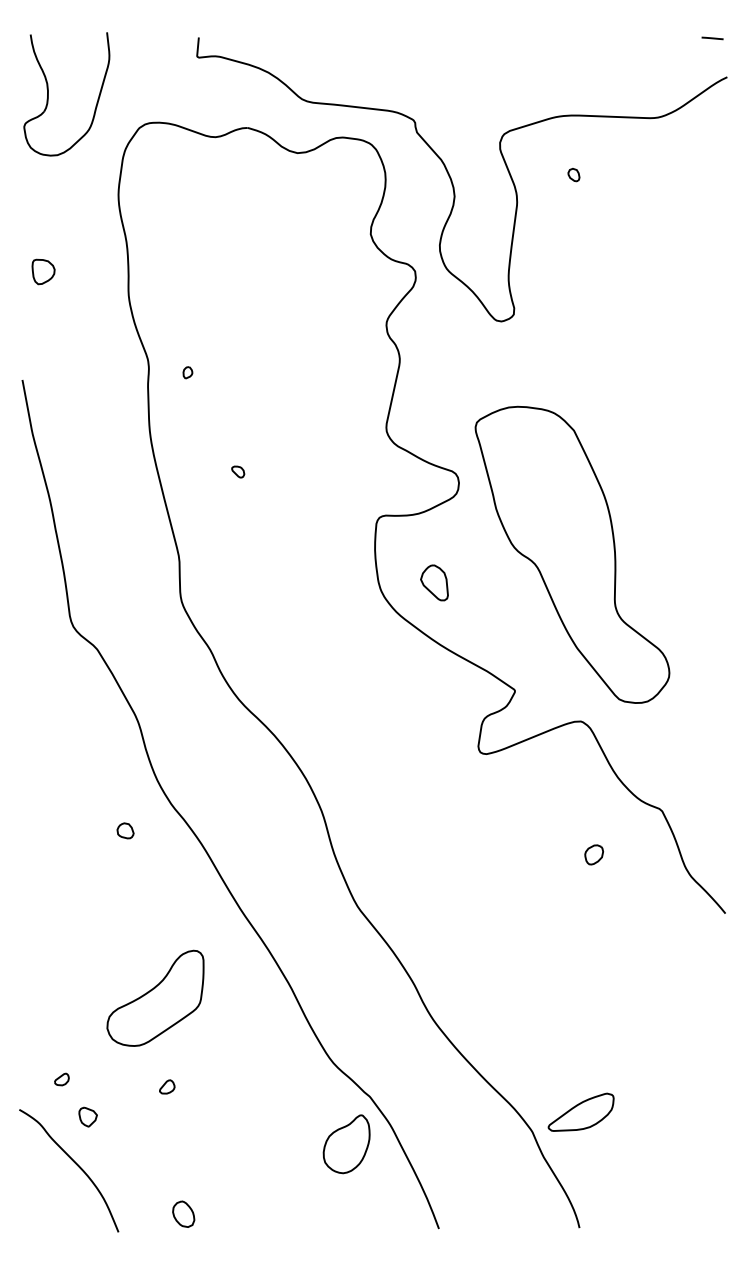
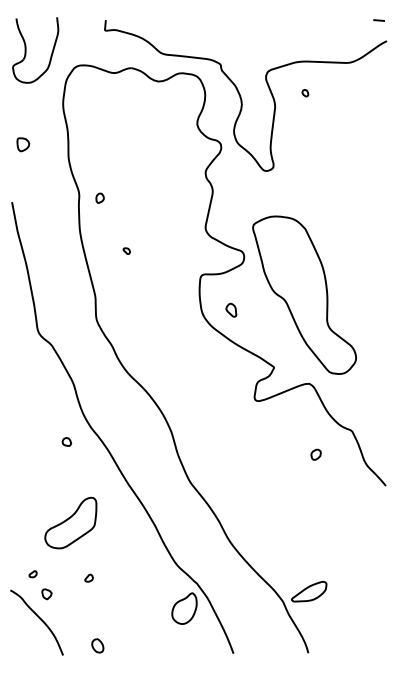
part: (186, 373) -> (99, 198), size x1.6
part: (435, 583) -> (231, 310), size x0.7
part: (154, 997) -> (70, 522), moved

